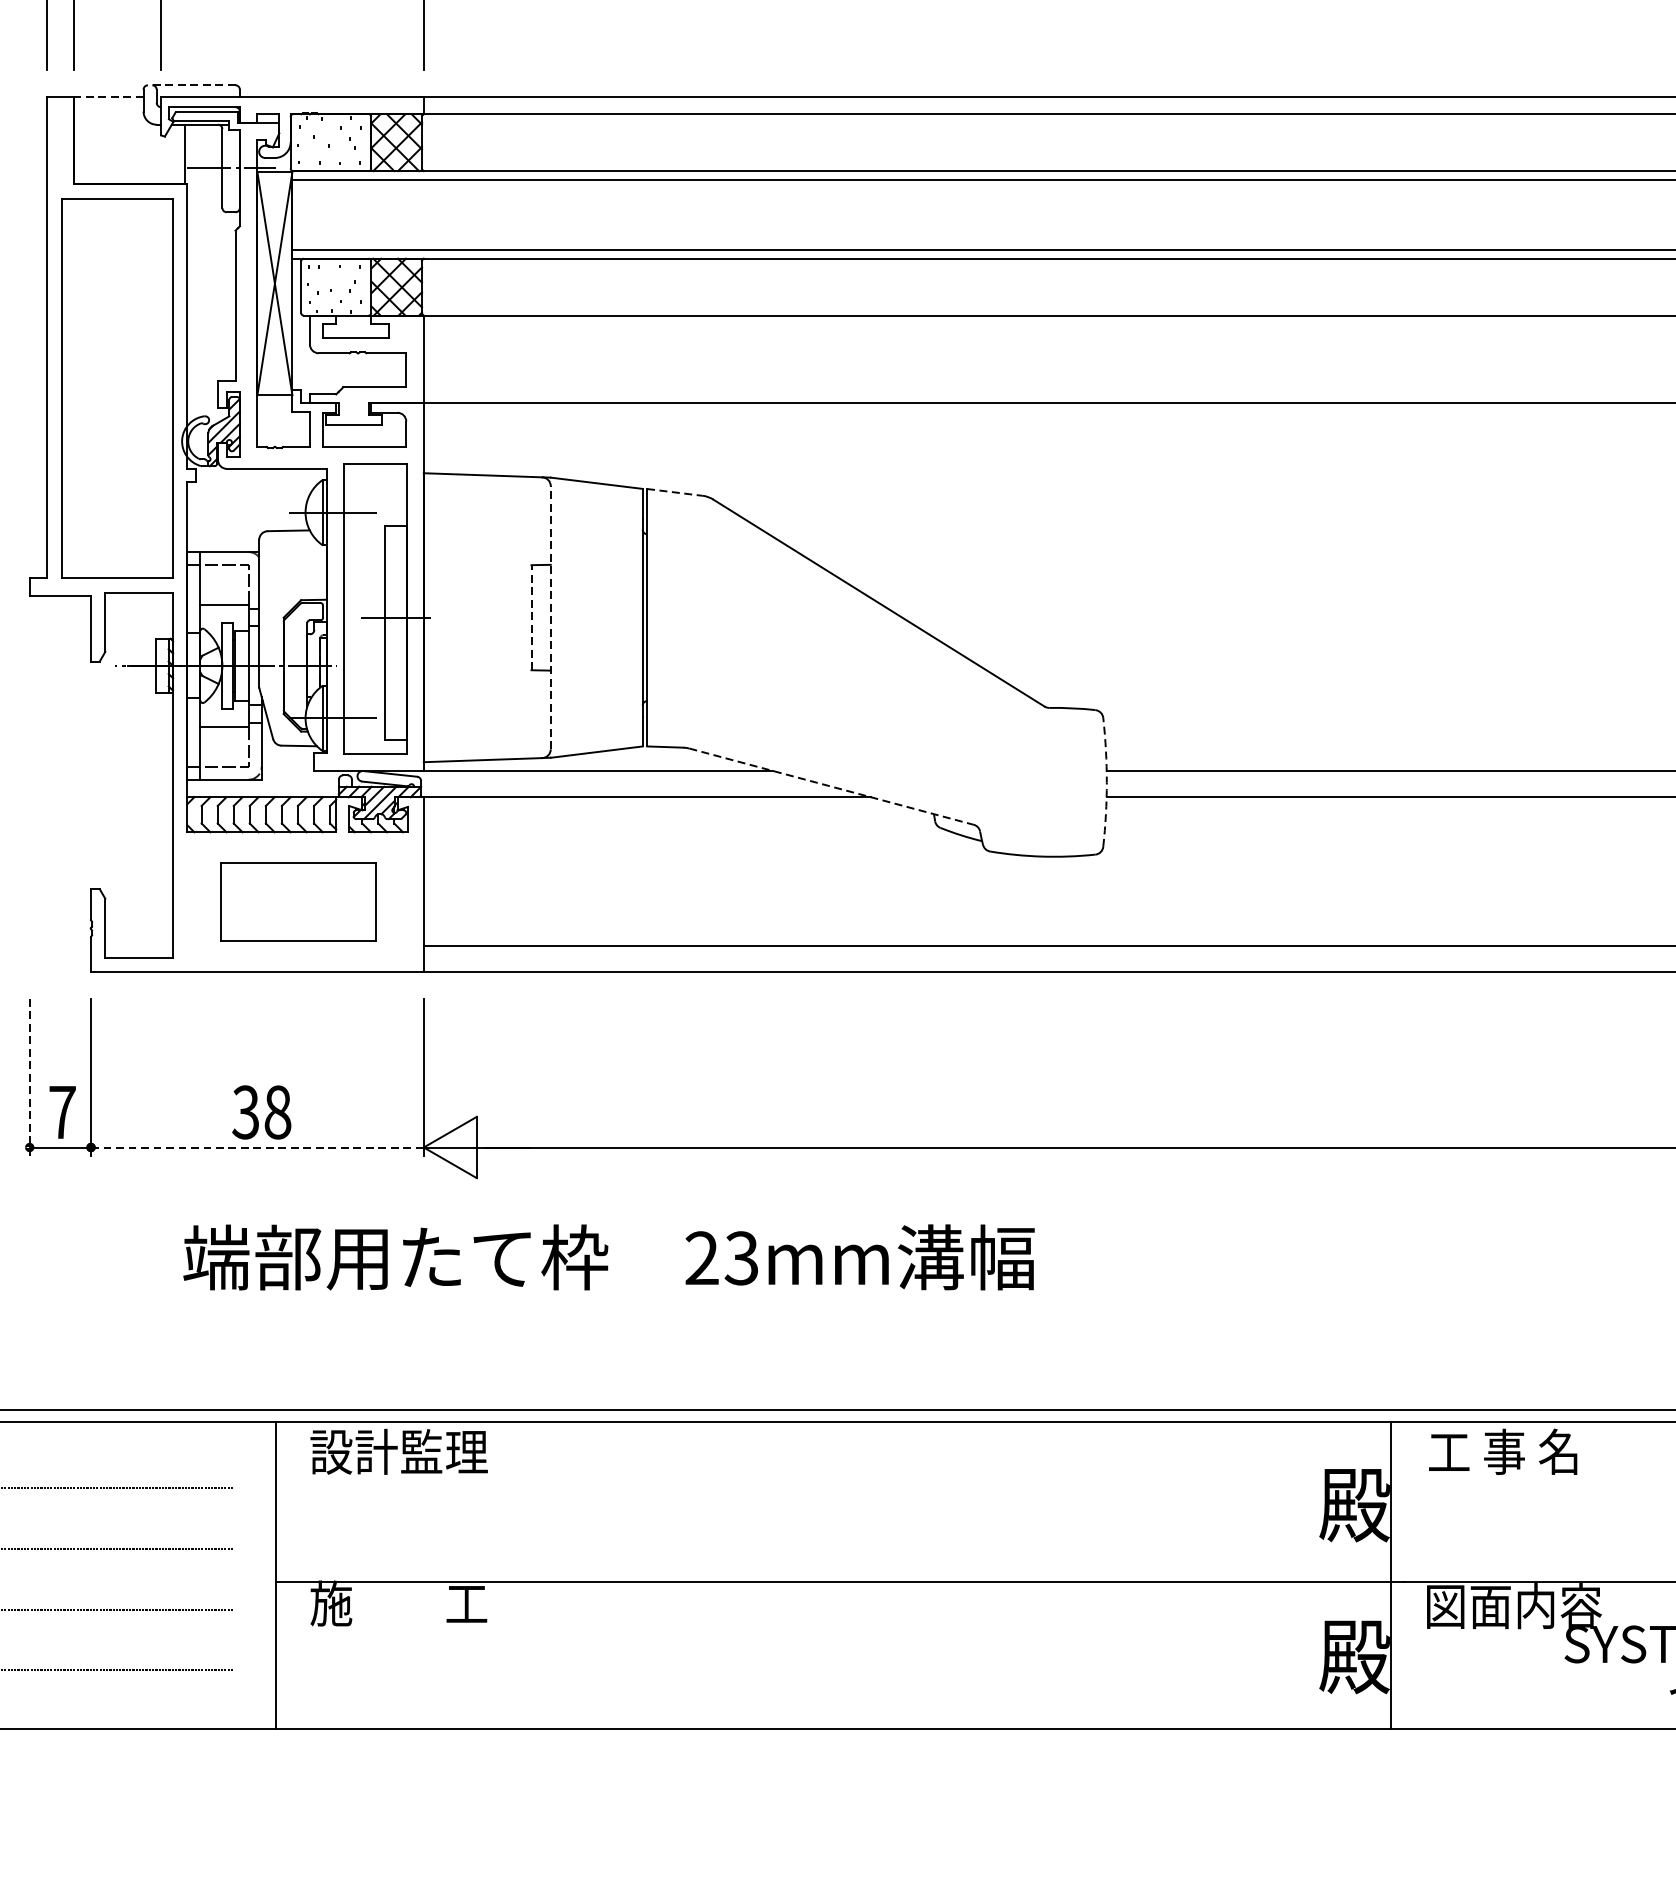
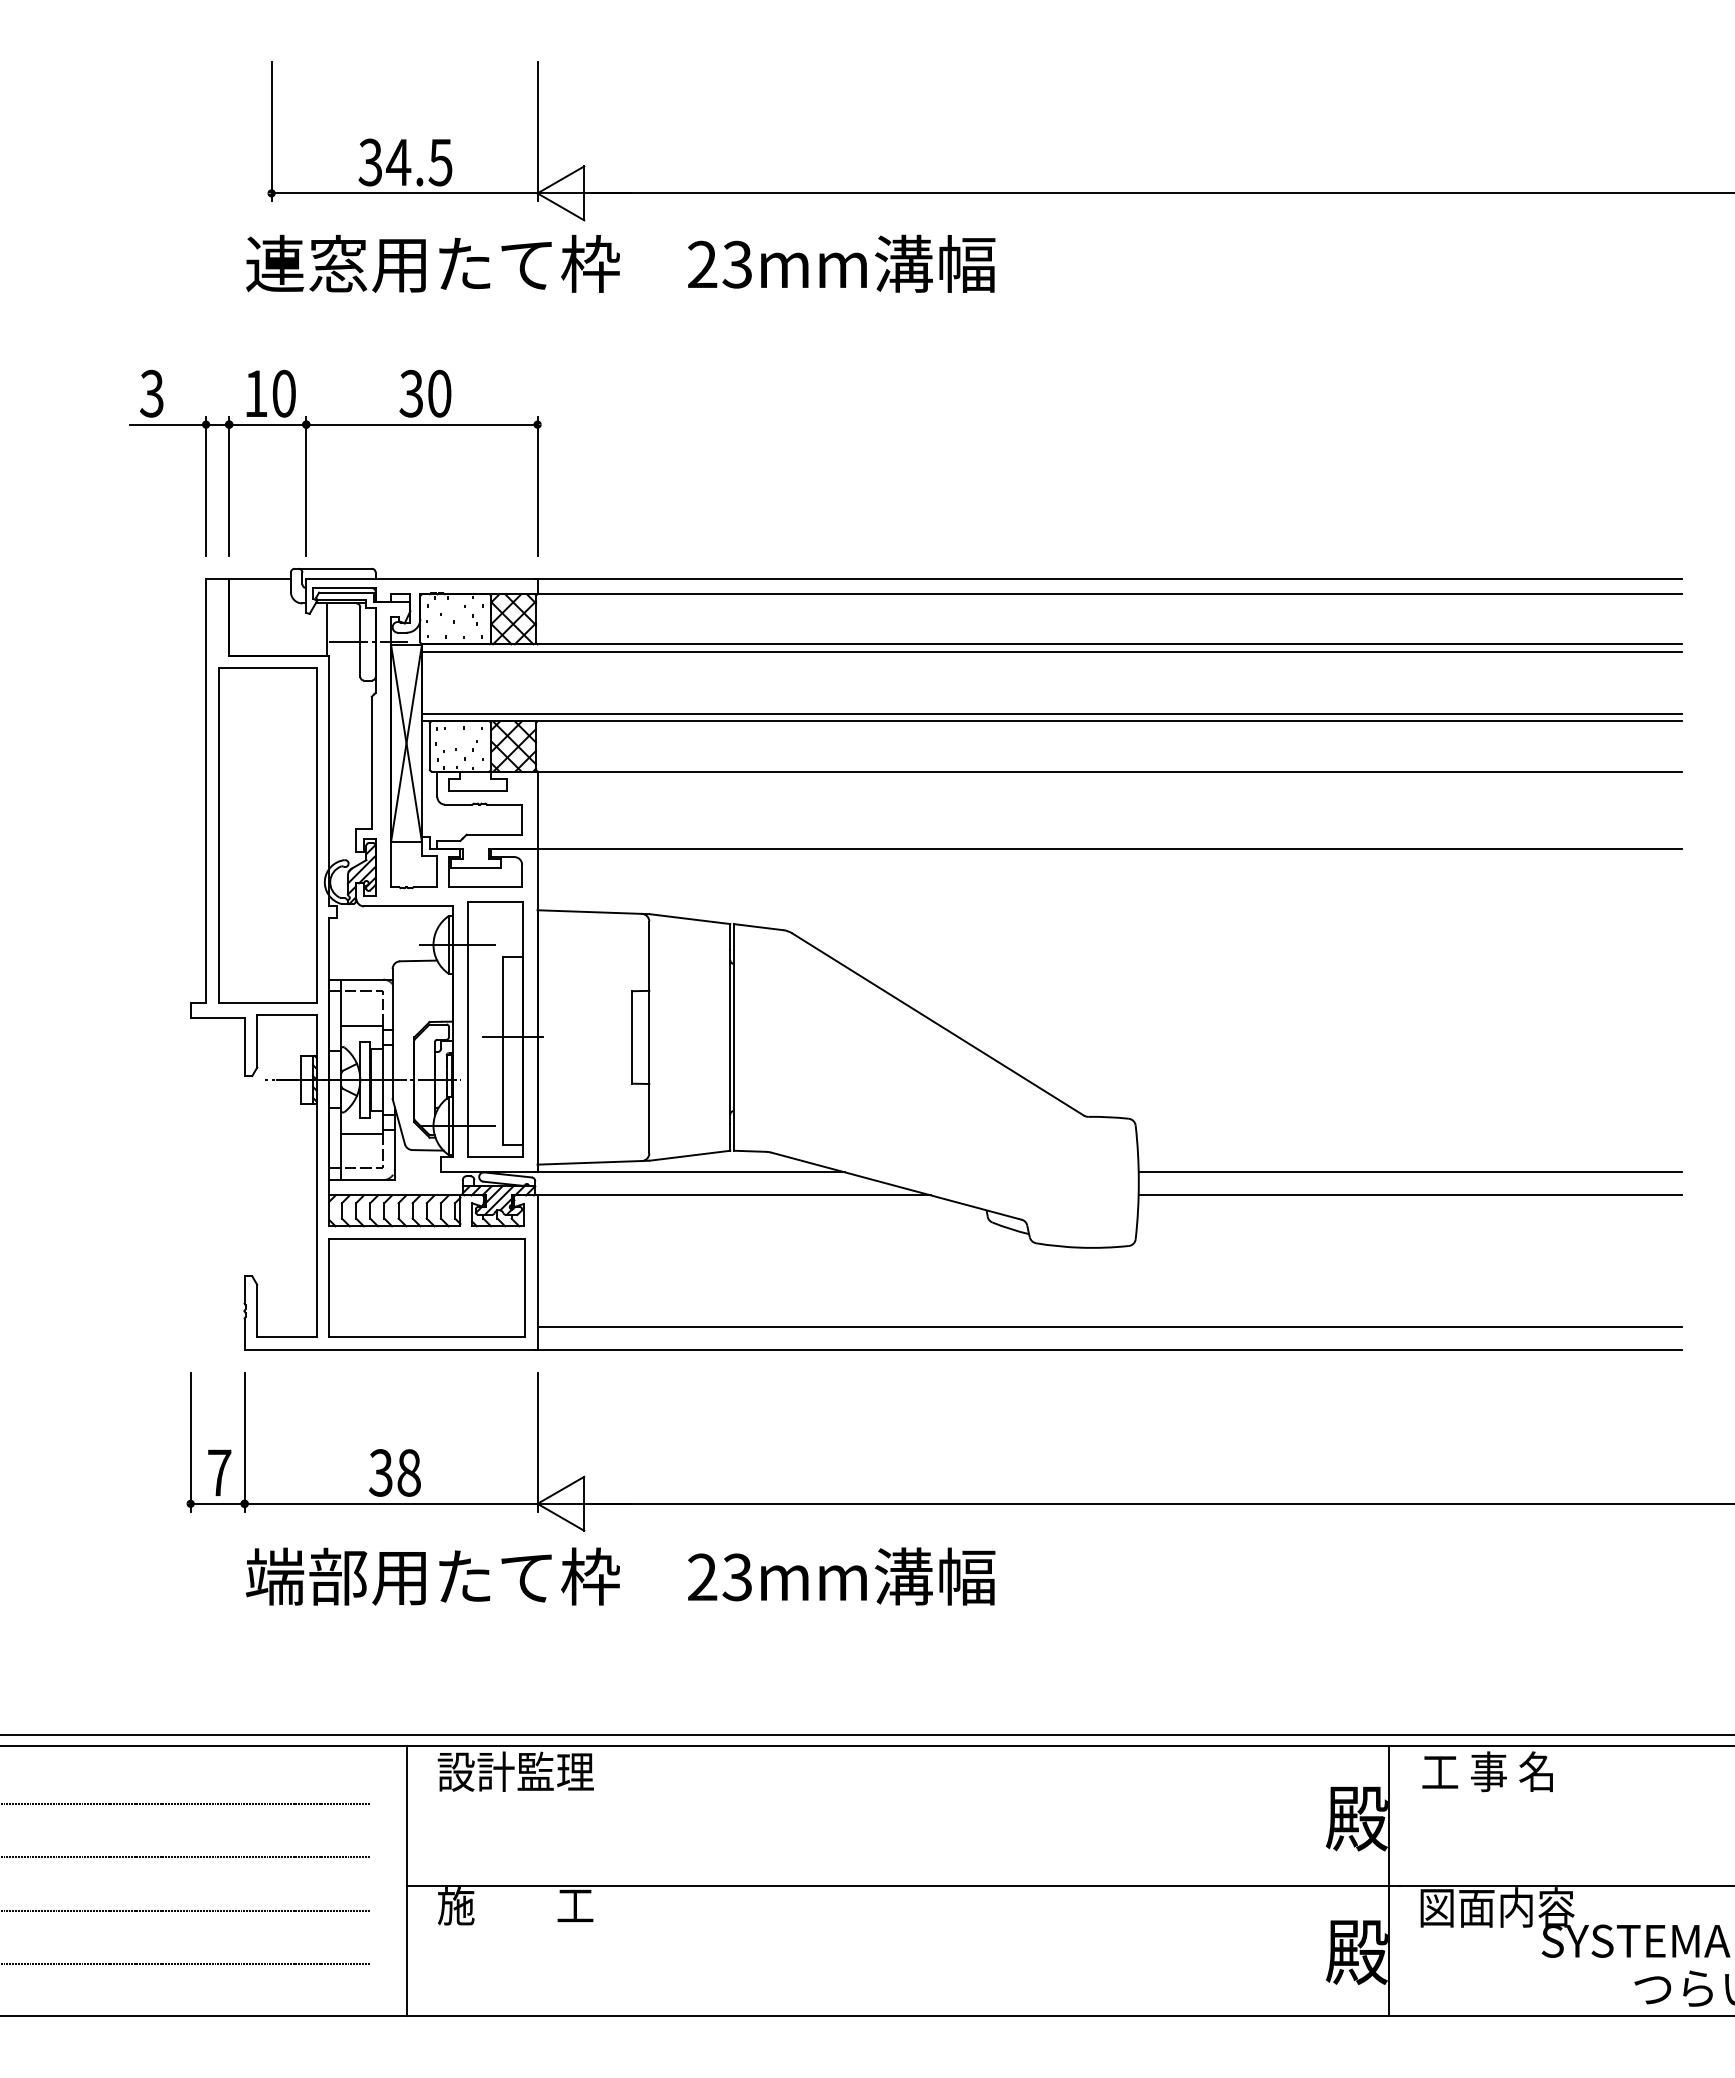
line: (191, 84) -> (333, 568), dashed -> solid
line: (109, 96) -> (260, 578), dashed -> solid
line: (674, 492) -> (758, 927), dashed -> solid
line: (531, 616) -> (632, 1036), dashed -> solid
line: (550, 617) -> (649, 1037), dashed -> solid
arc: (1106, 782) -> (1138, 1182), dashed -> solid
line: (831, 787) -> (896, 1186), dashed -> solid
part: (297, 901) -> (426, 1287), size x1.43
line: (29, 1077) -> (190, 1442), dashed -> solid
line: (257, 1147) -> (391, 1503), dashed -> solid
text: (608, 1257) -> (620, 1576), moved

